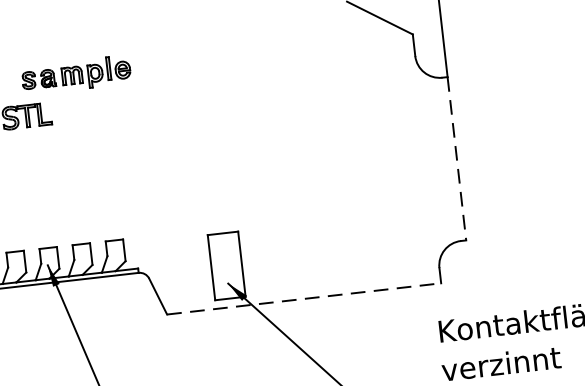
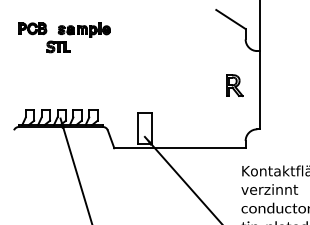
part: (402, 154) -> (234, 85), added
line: (456, 159) -> (259, 90), dashed -> solid
line: (303, 299) -> (179, 148), dashed -> solid

